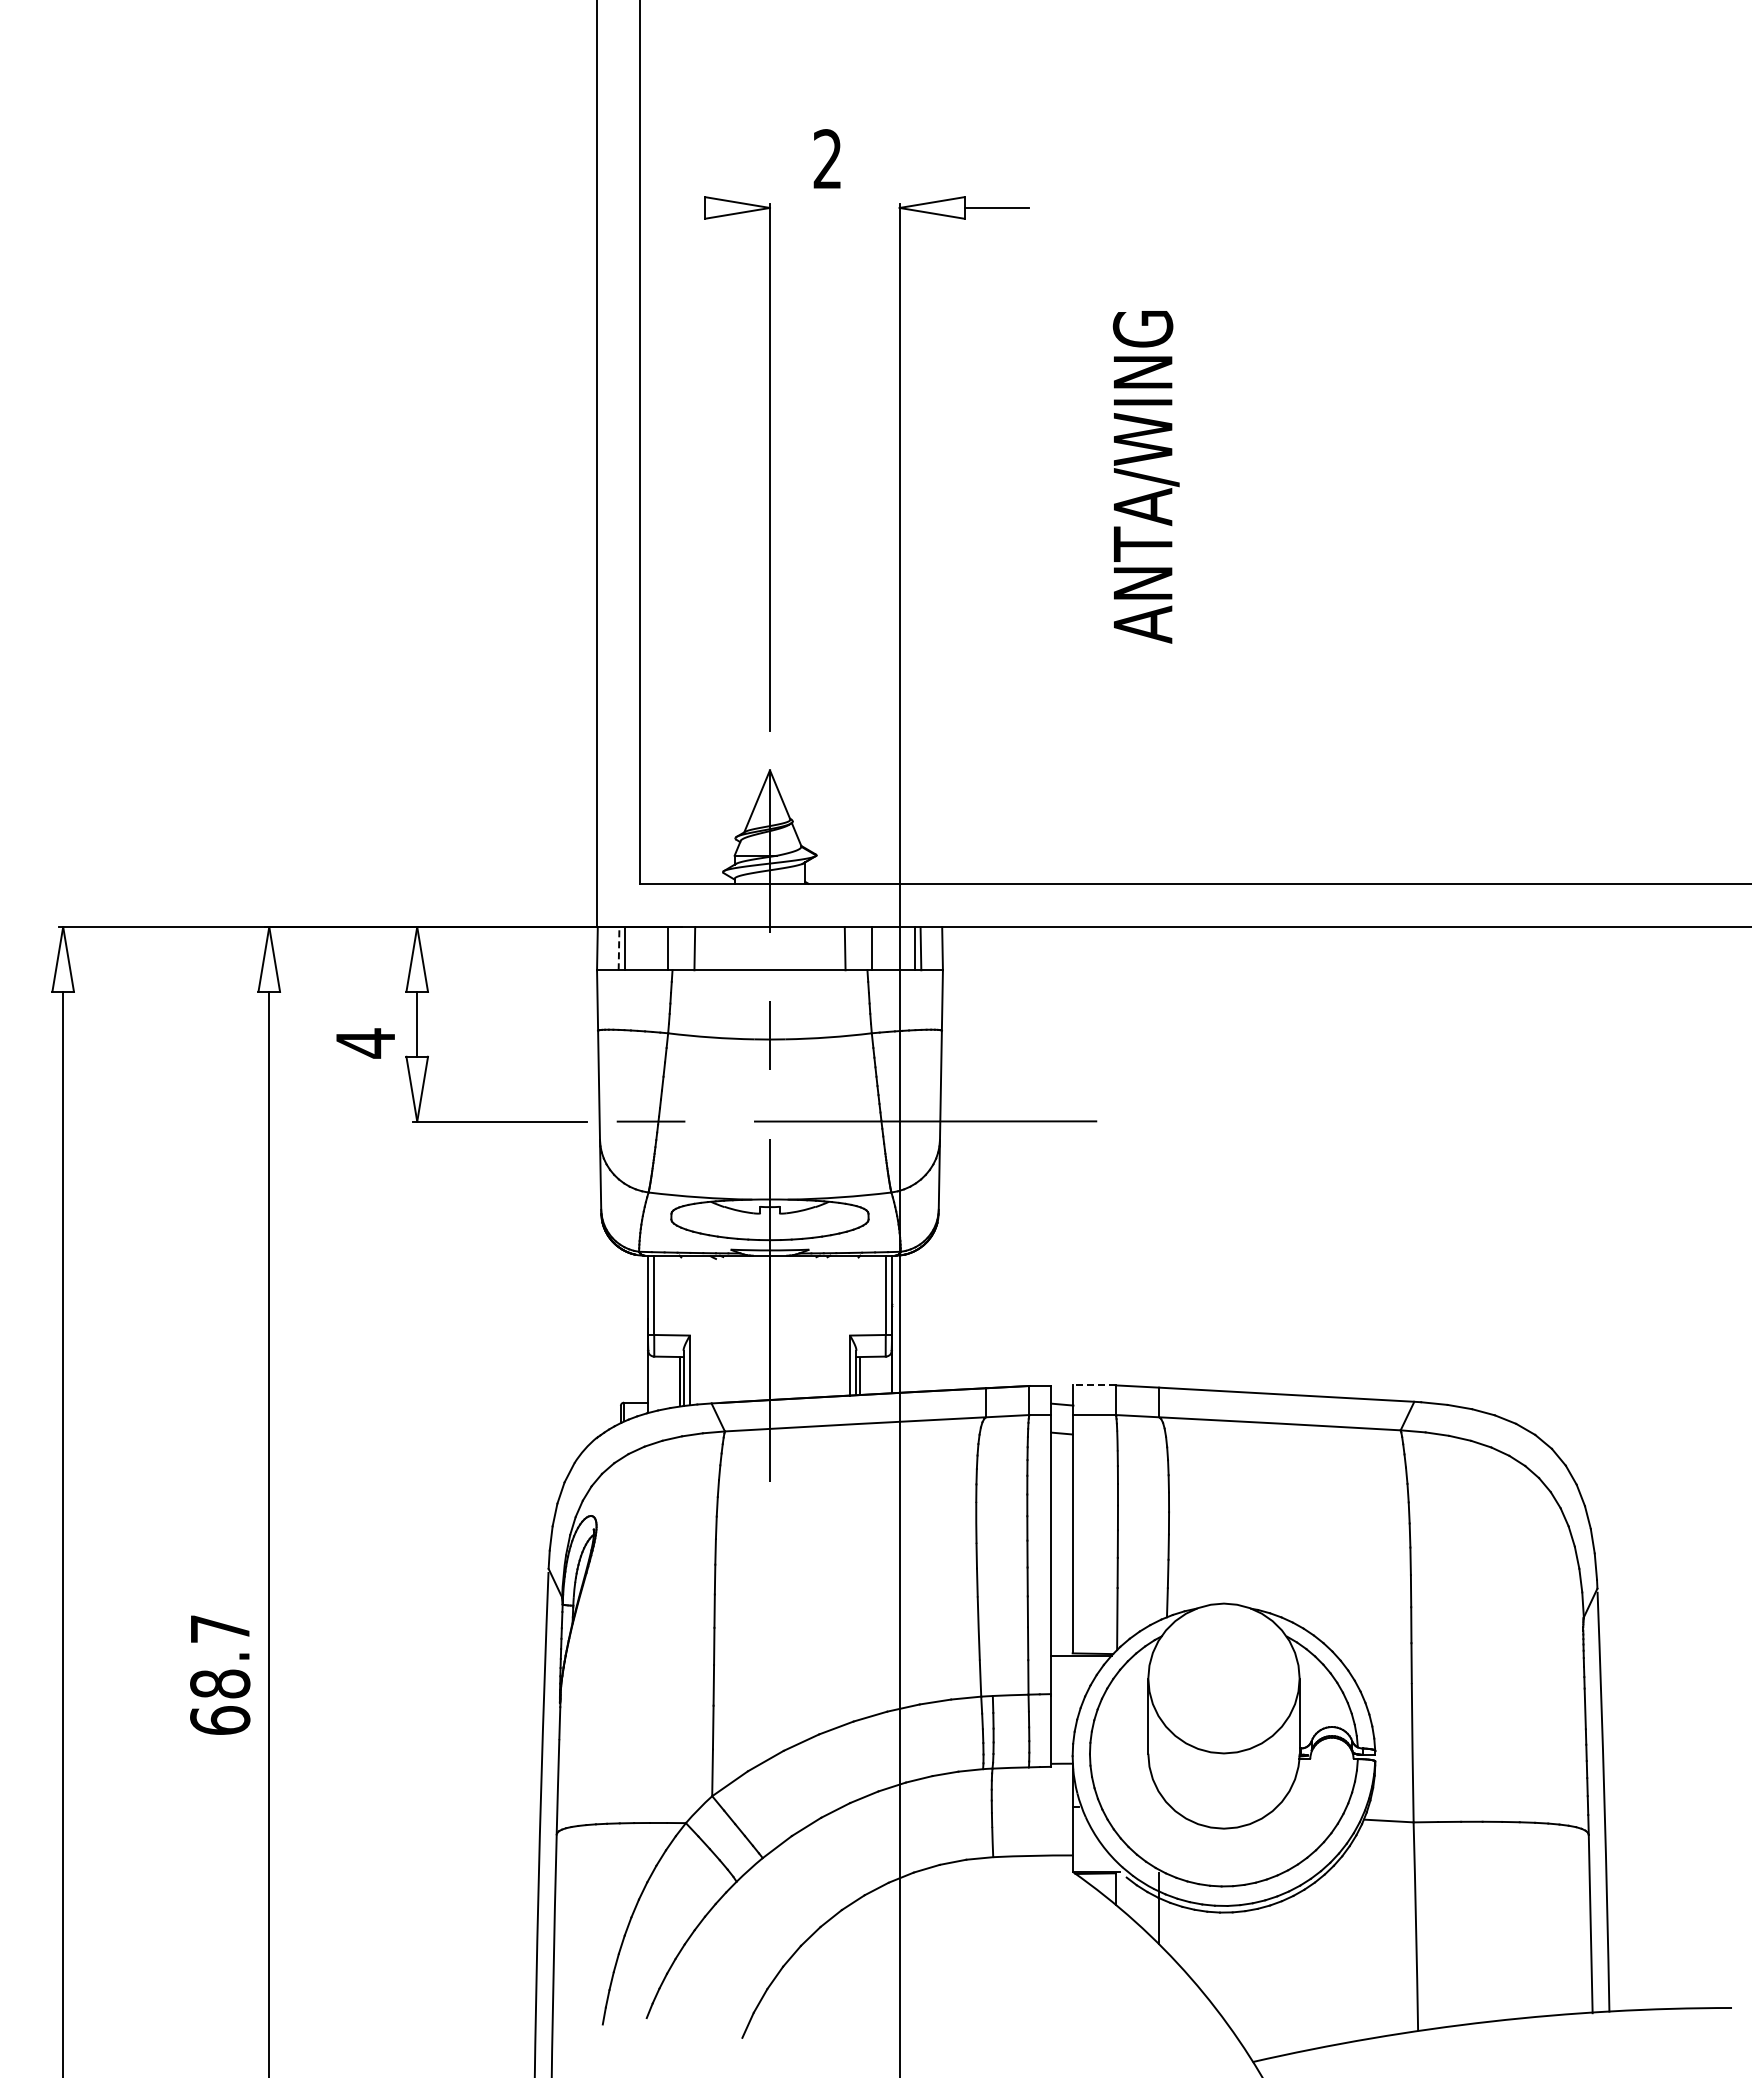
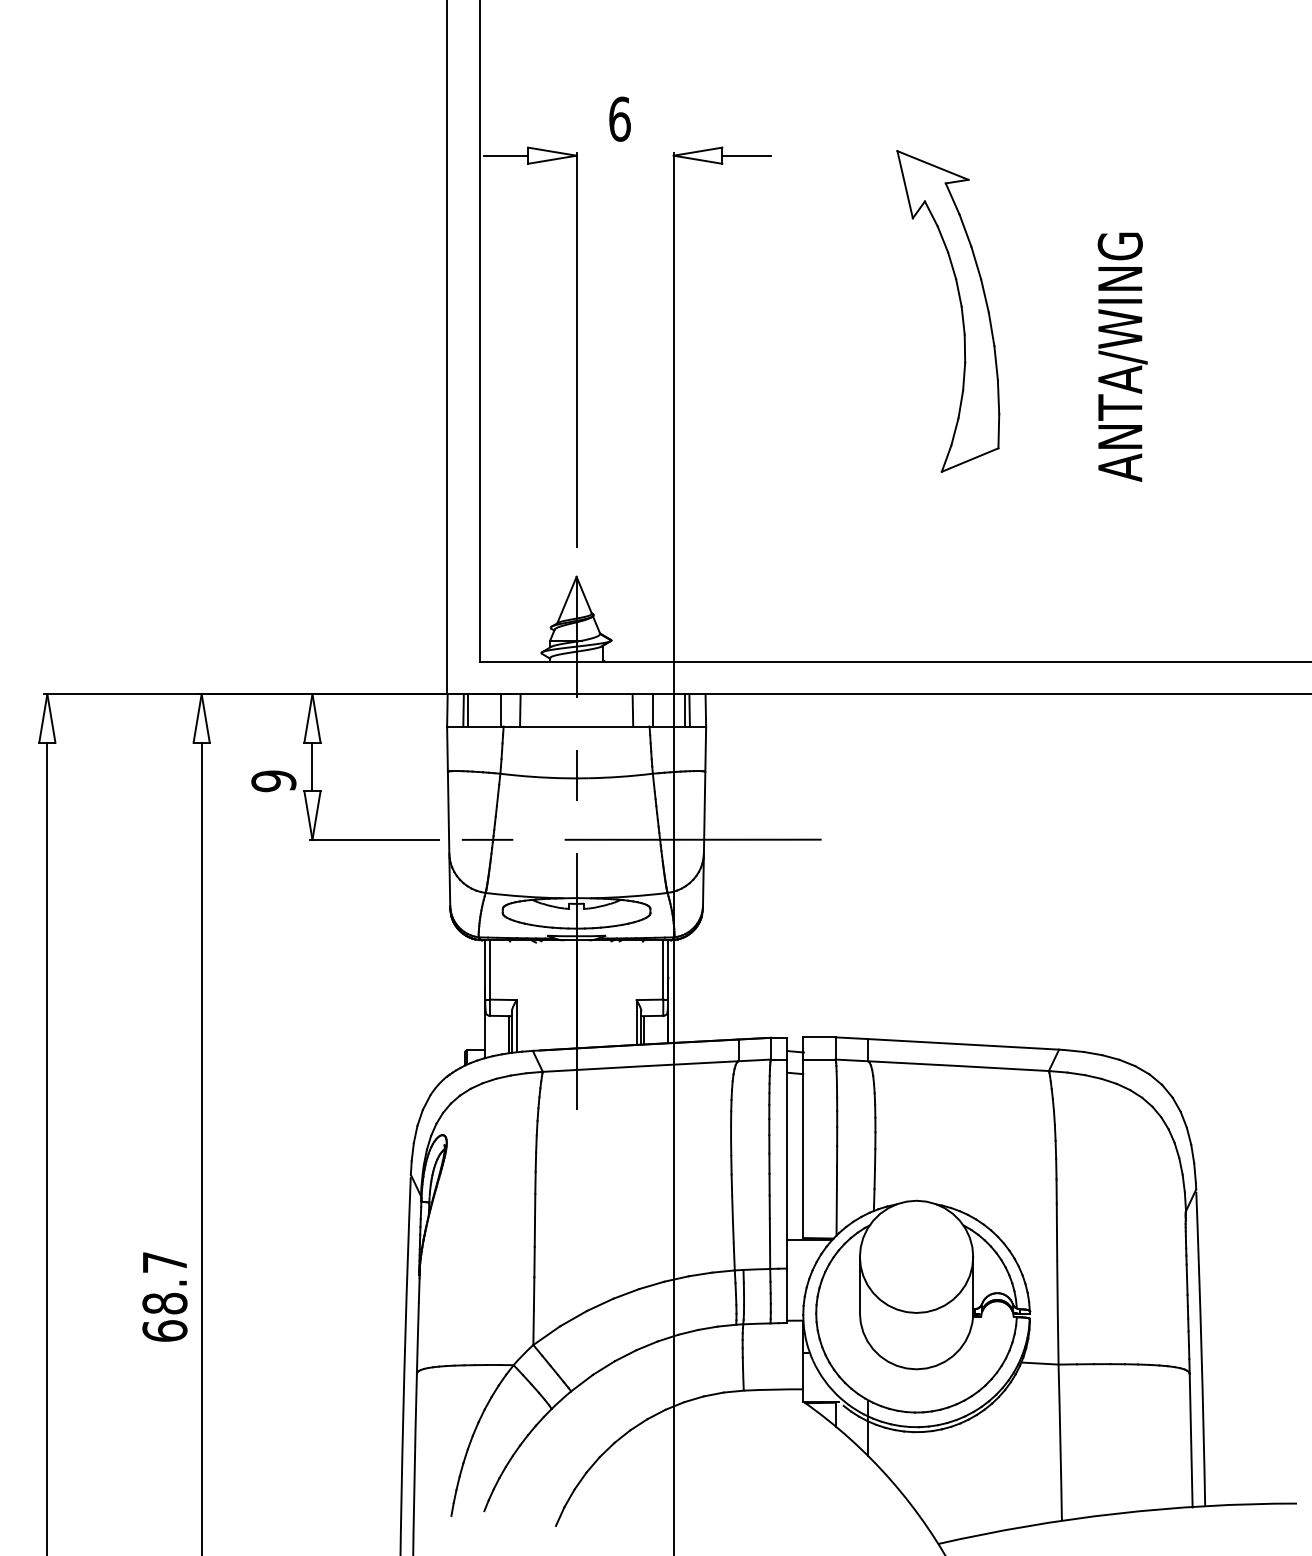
text: (827, 159) -> (619, 119), 2 -> 6
line: (675, 207) -> (505, 155), added
part: (1283, 414) -> (961, 310), added
text: (1145, 477) -> (1122, 357), moved
line: (619, 948) -> (463, 710), dashed -> solid
text: (365, 1043) -> (273, 781), 4 -> 9
line: (1094, 1385) -> (819, 1037), dashed -> solid
text: (220, 1674) -> (165, 1296), moved

